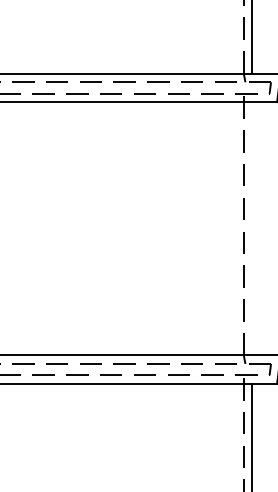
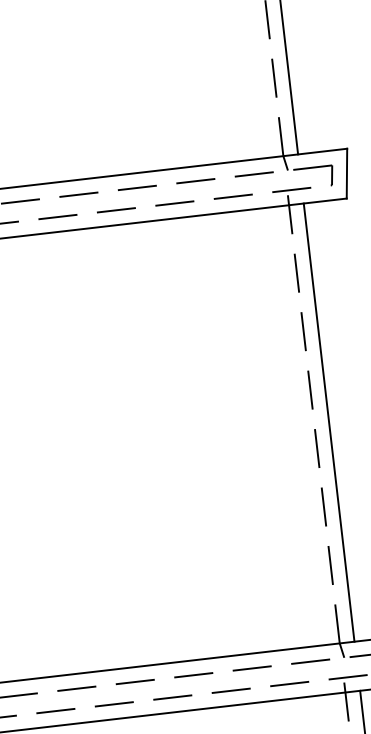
line: (252, 228) -> (329, 422), added

